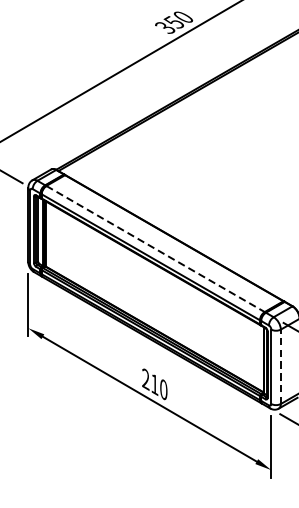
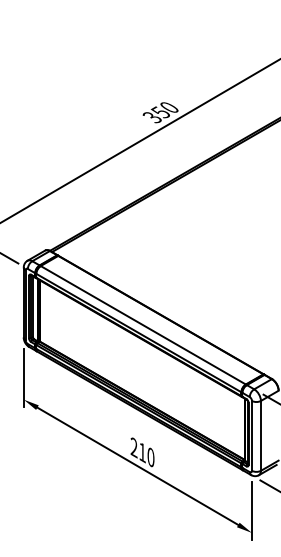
line: (155, 249) -> (143, 325), dashed -> solid
line: (280, 366) -> (260, 435), dashed -> solid

